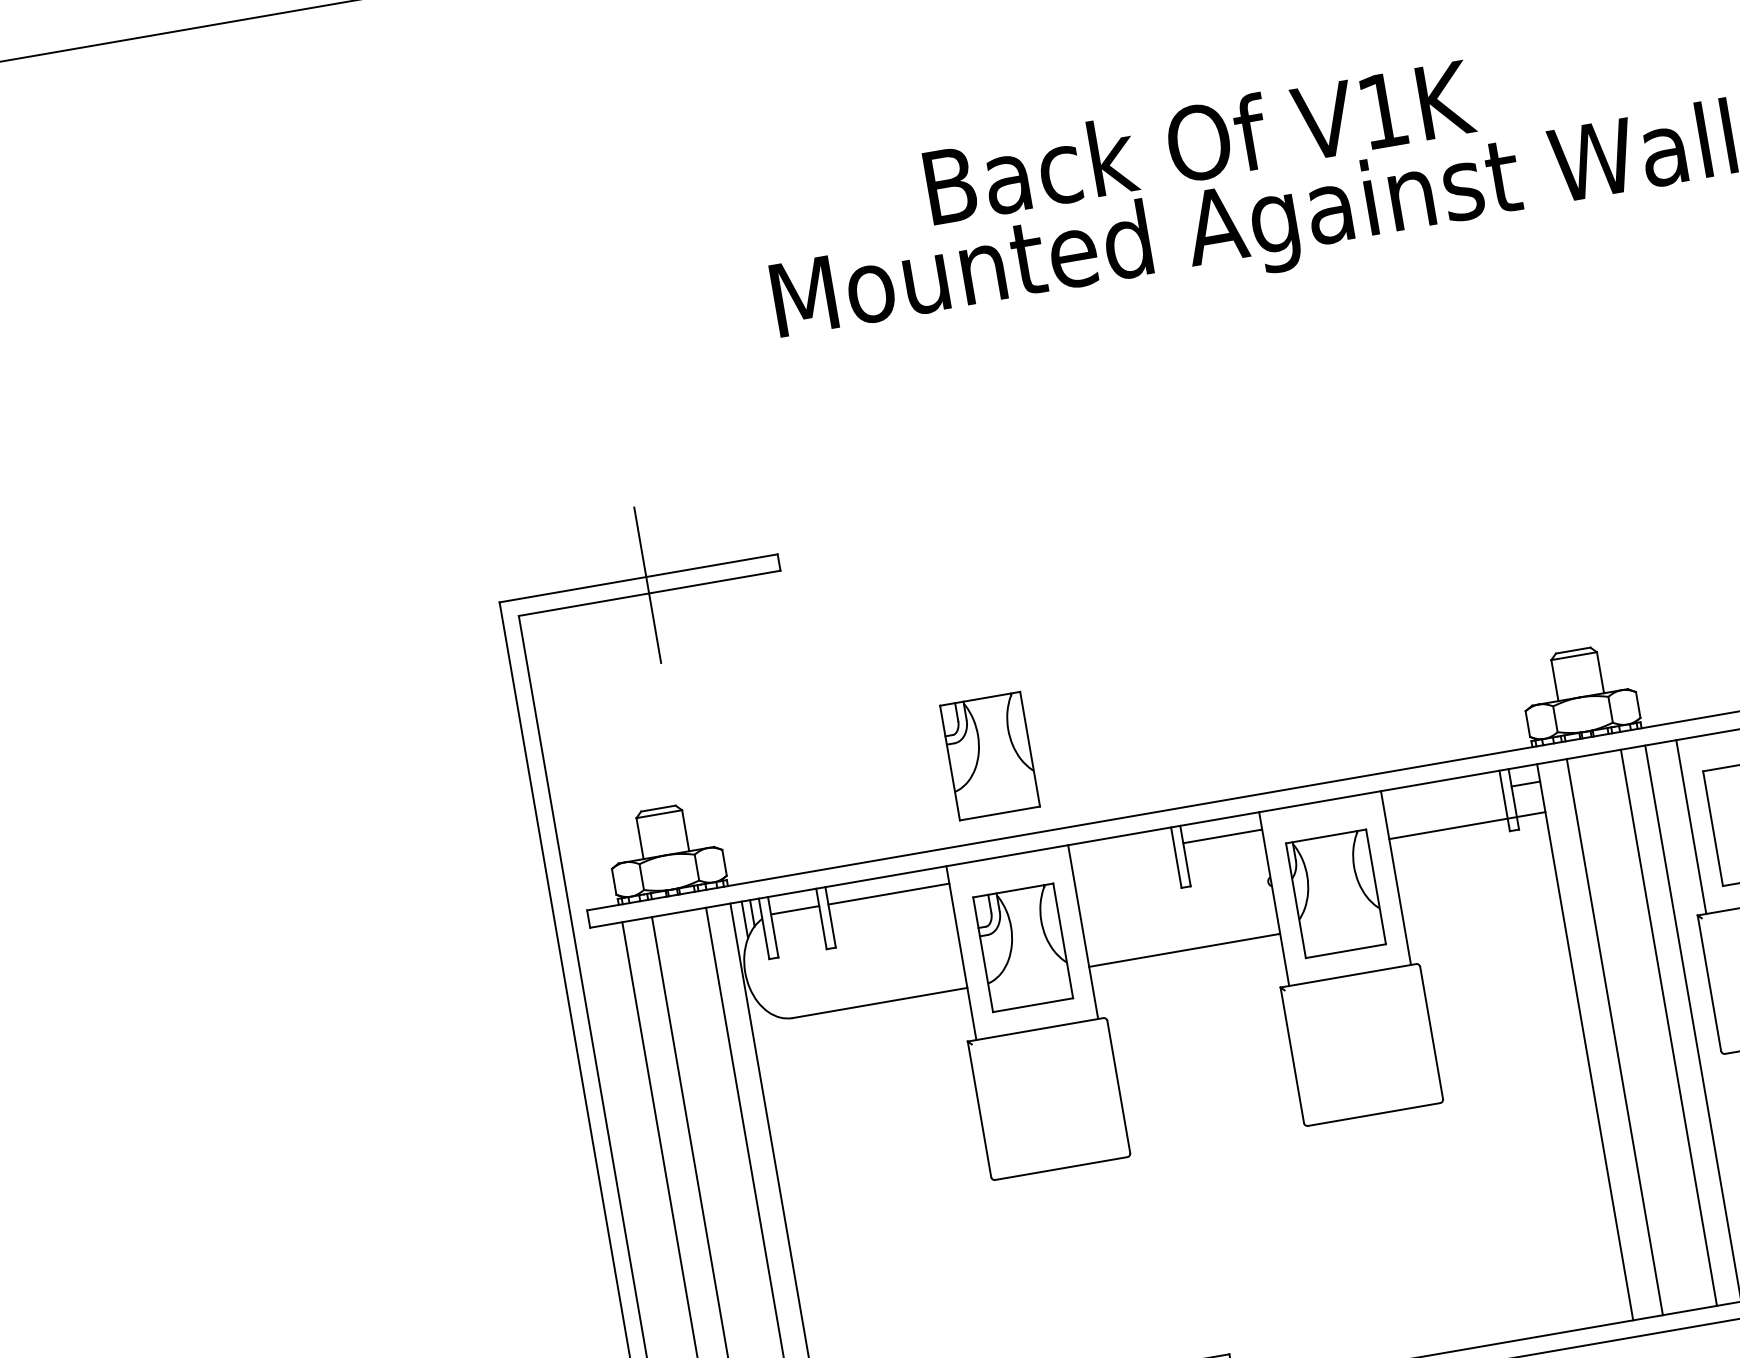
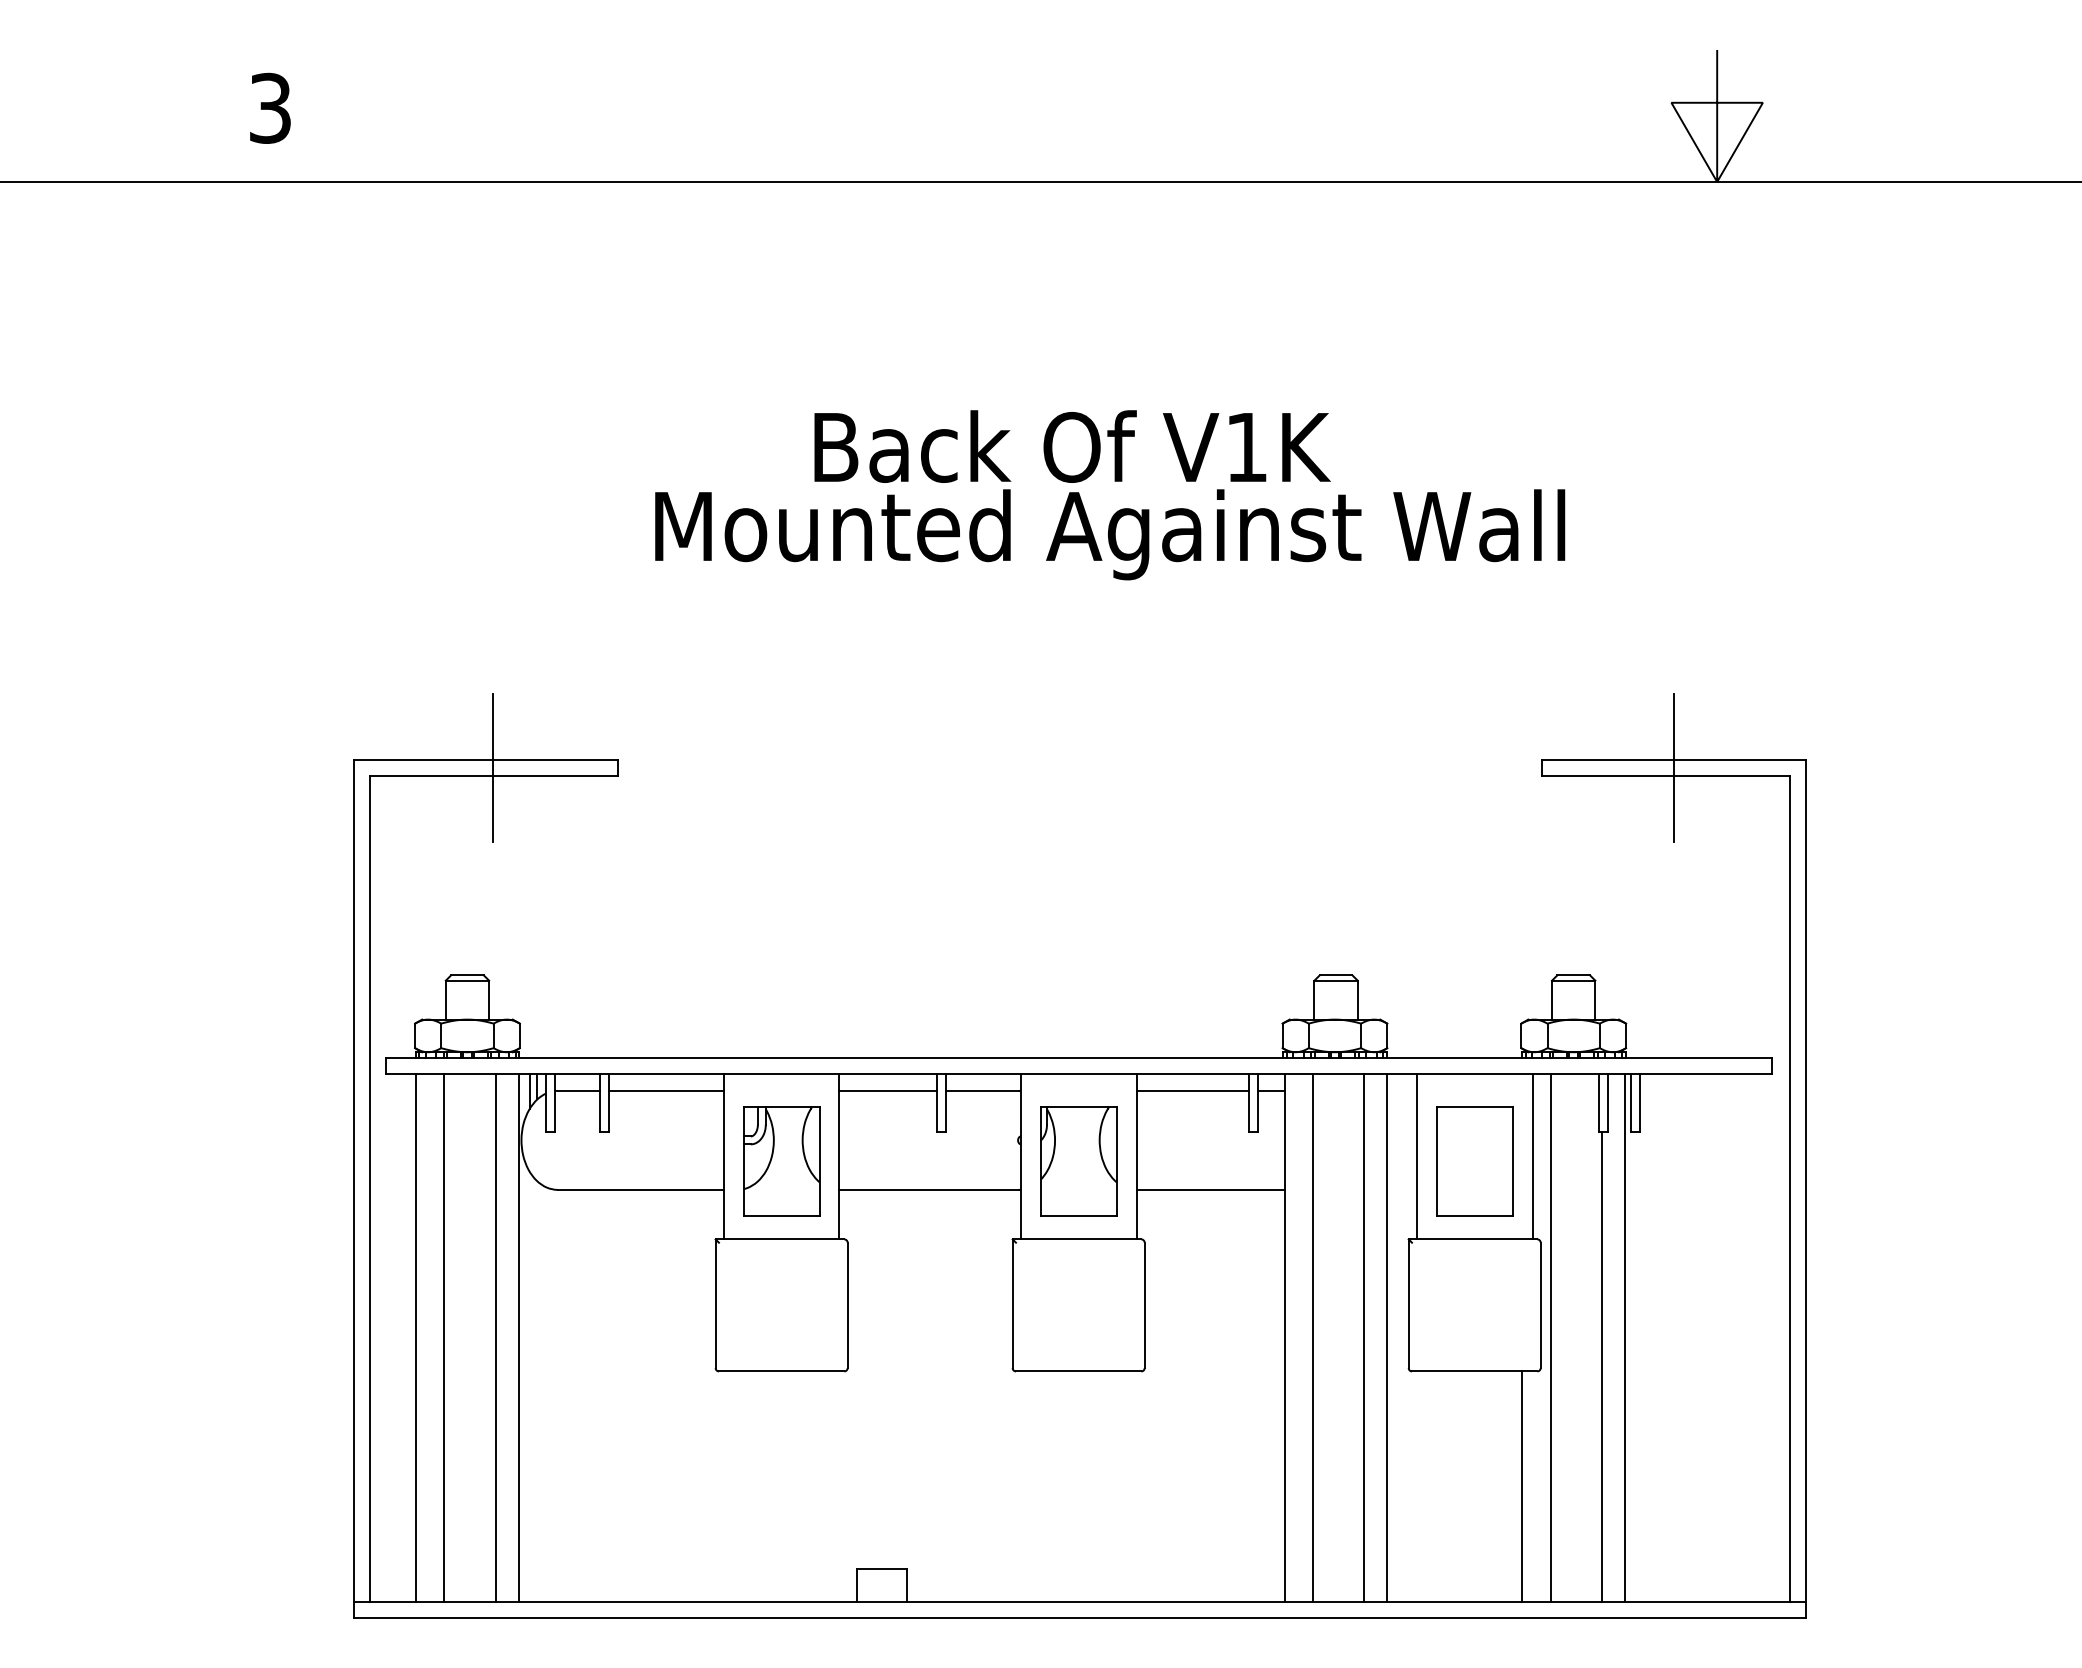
part: (989, 755) -> (781, 979), removed
line: (1442, 797) -> (1192, 1090), added
line: (1467, 825) -> (1210, 1189), moved
line: (1122, 853) -> (888, 1090), added

